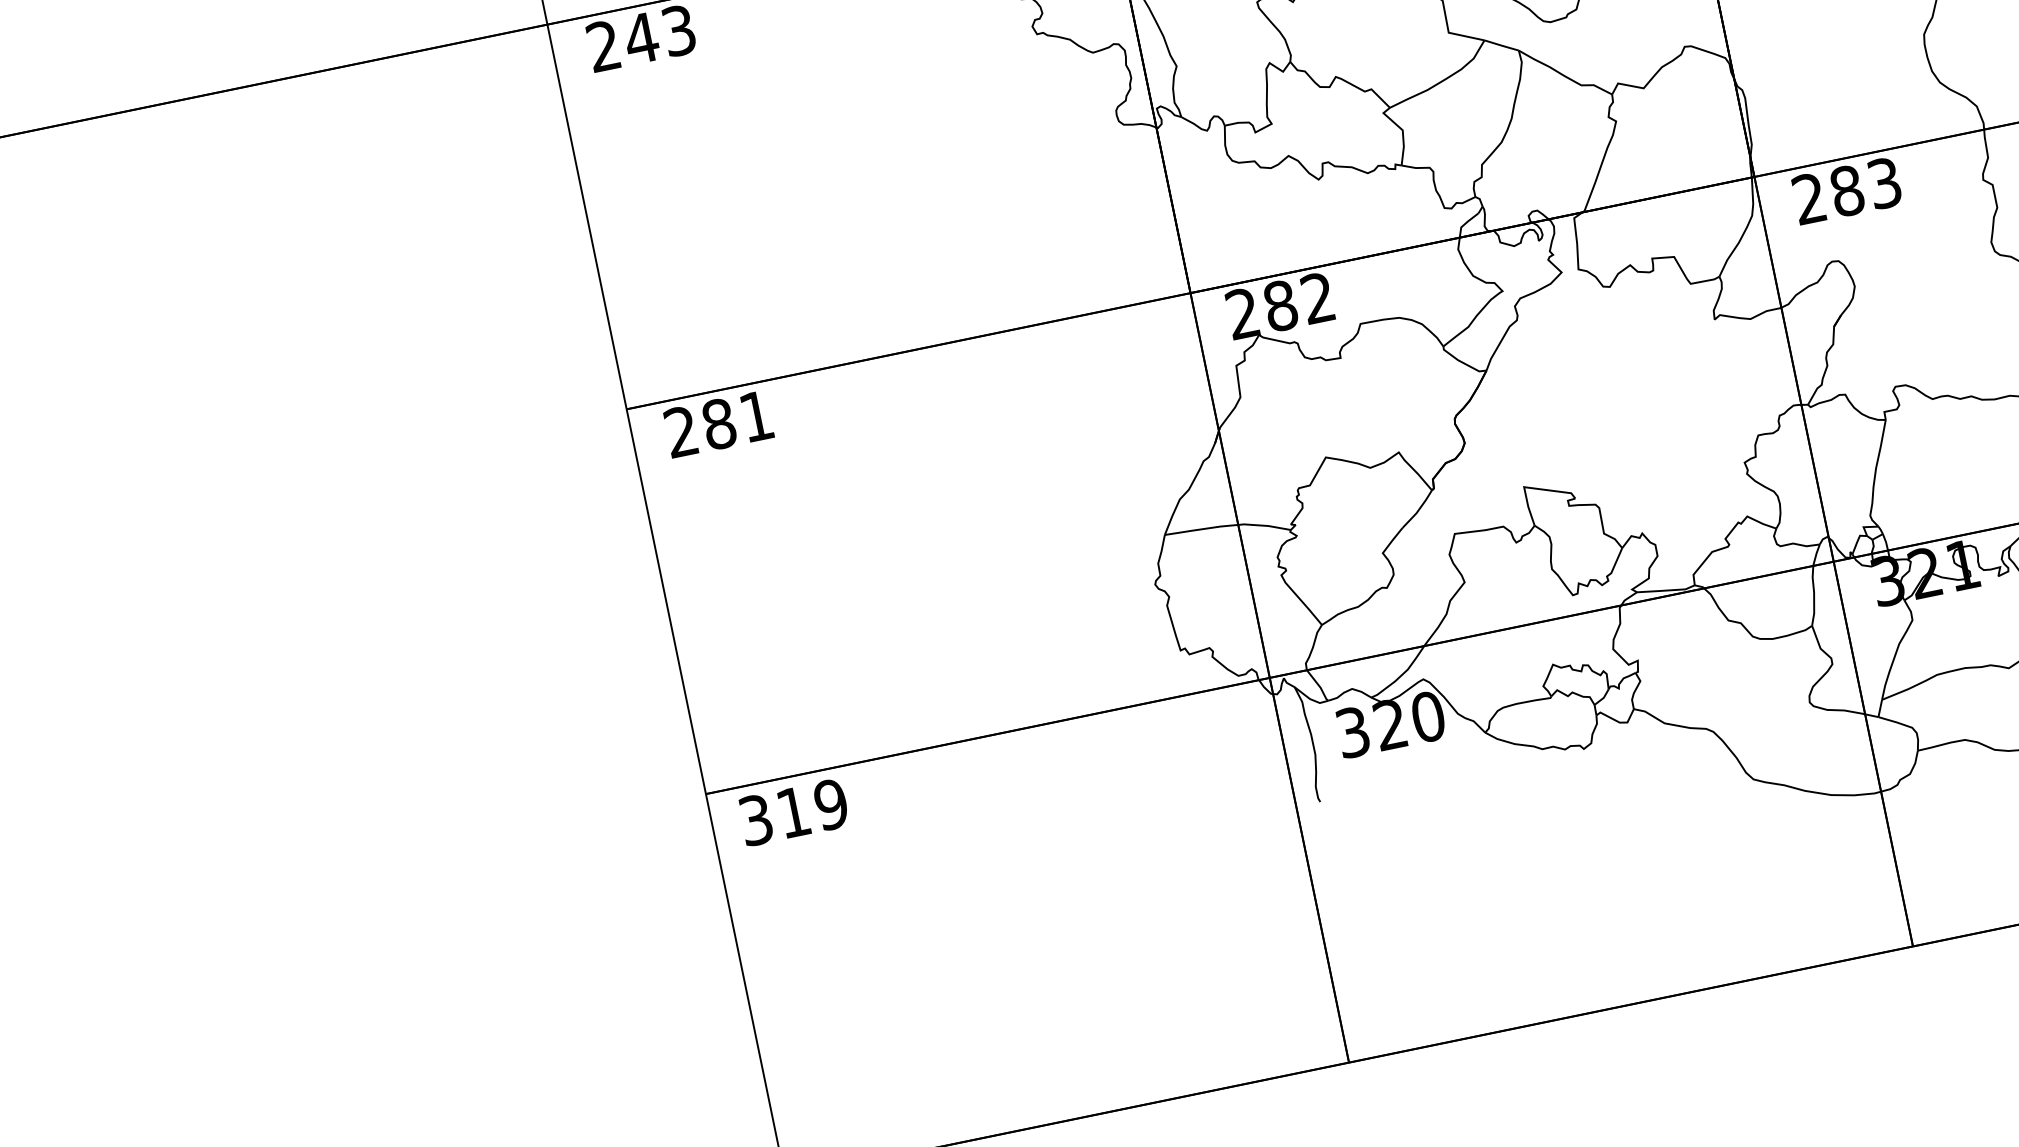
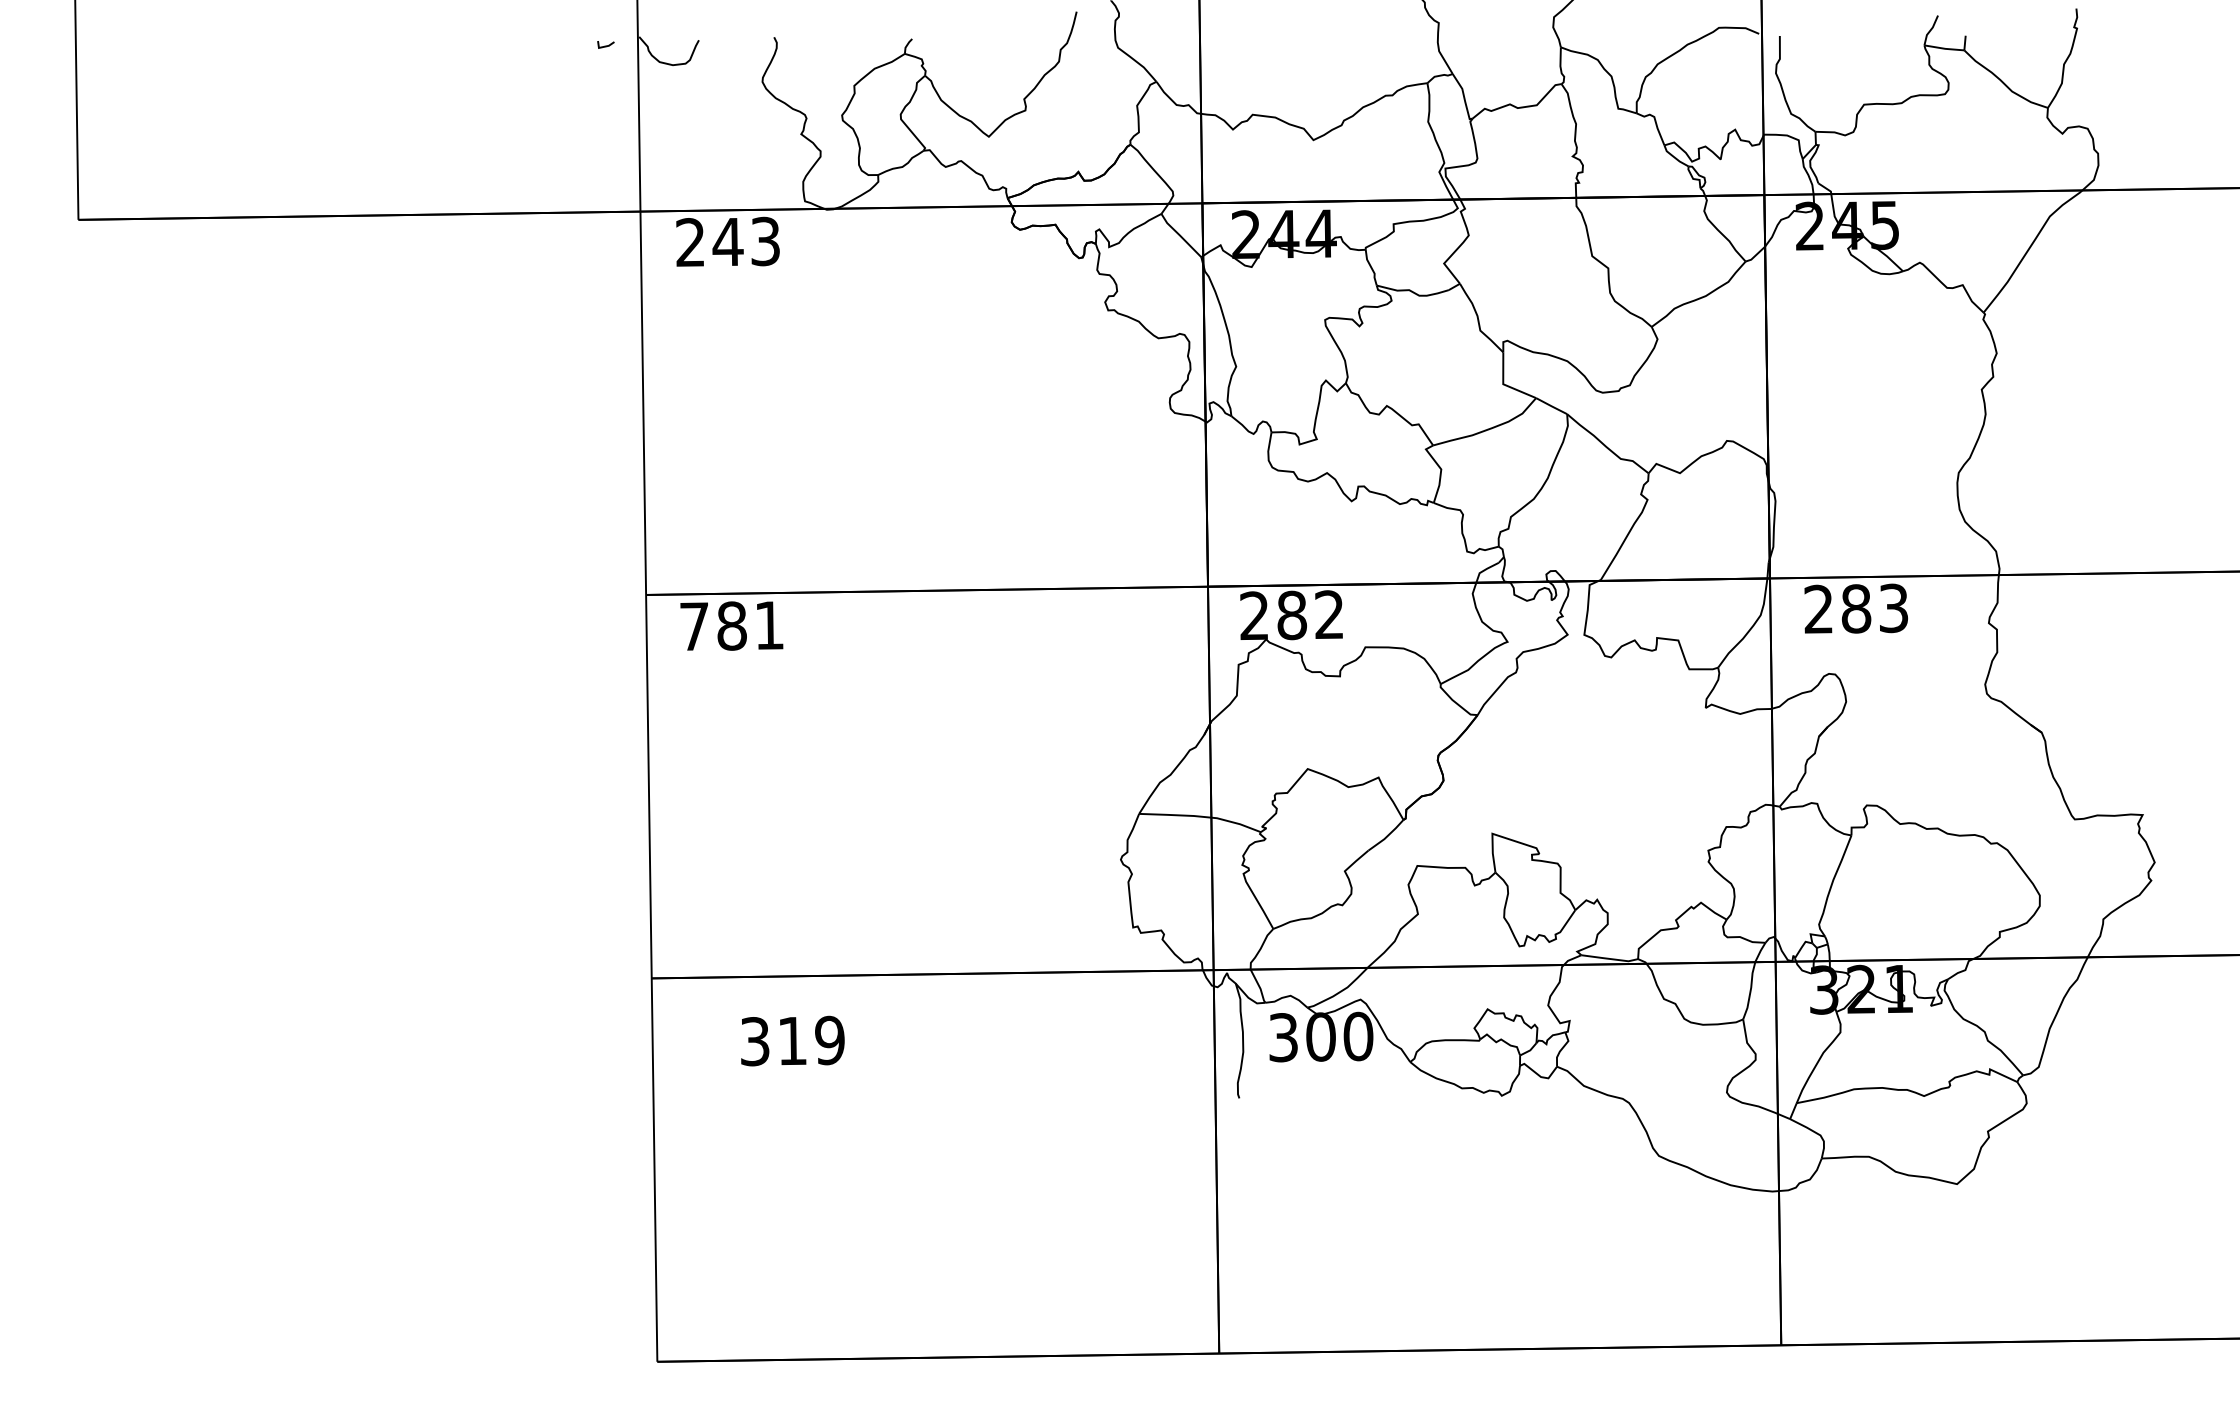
text: (680, 431) -> (693, 626), 281 -> 781
text: (1390, 724) -> (1320, 1036), 320 -> 300
text: (793, 811) -> (792, 1040), moved

